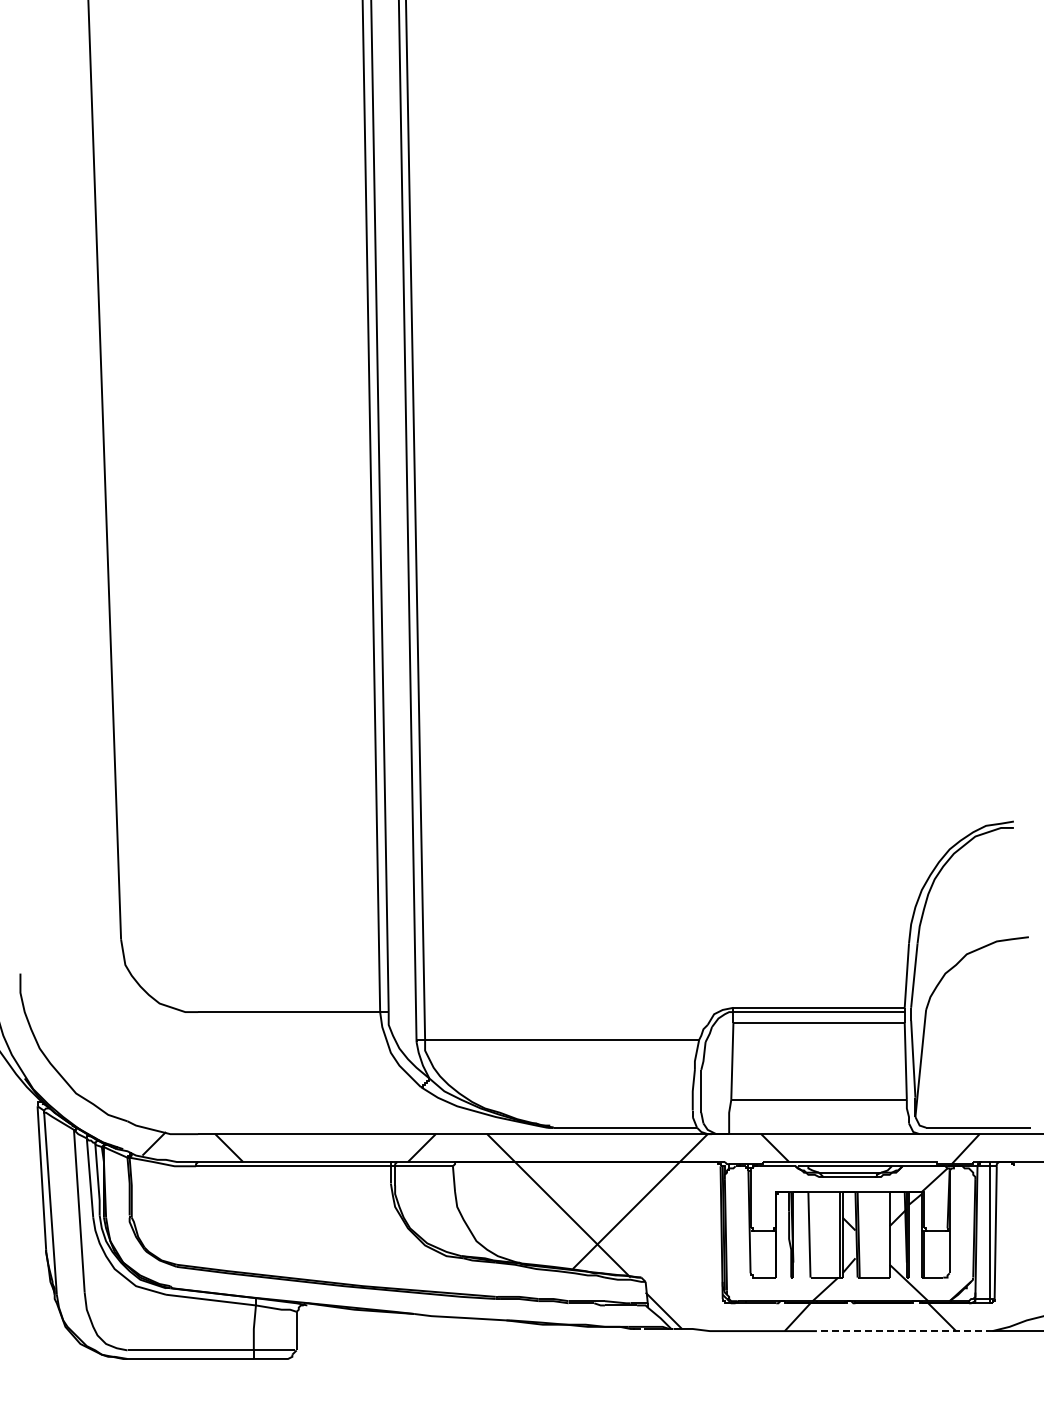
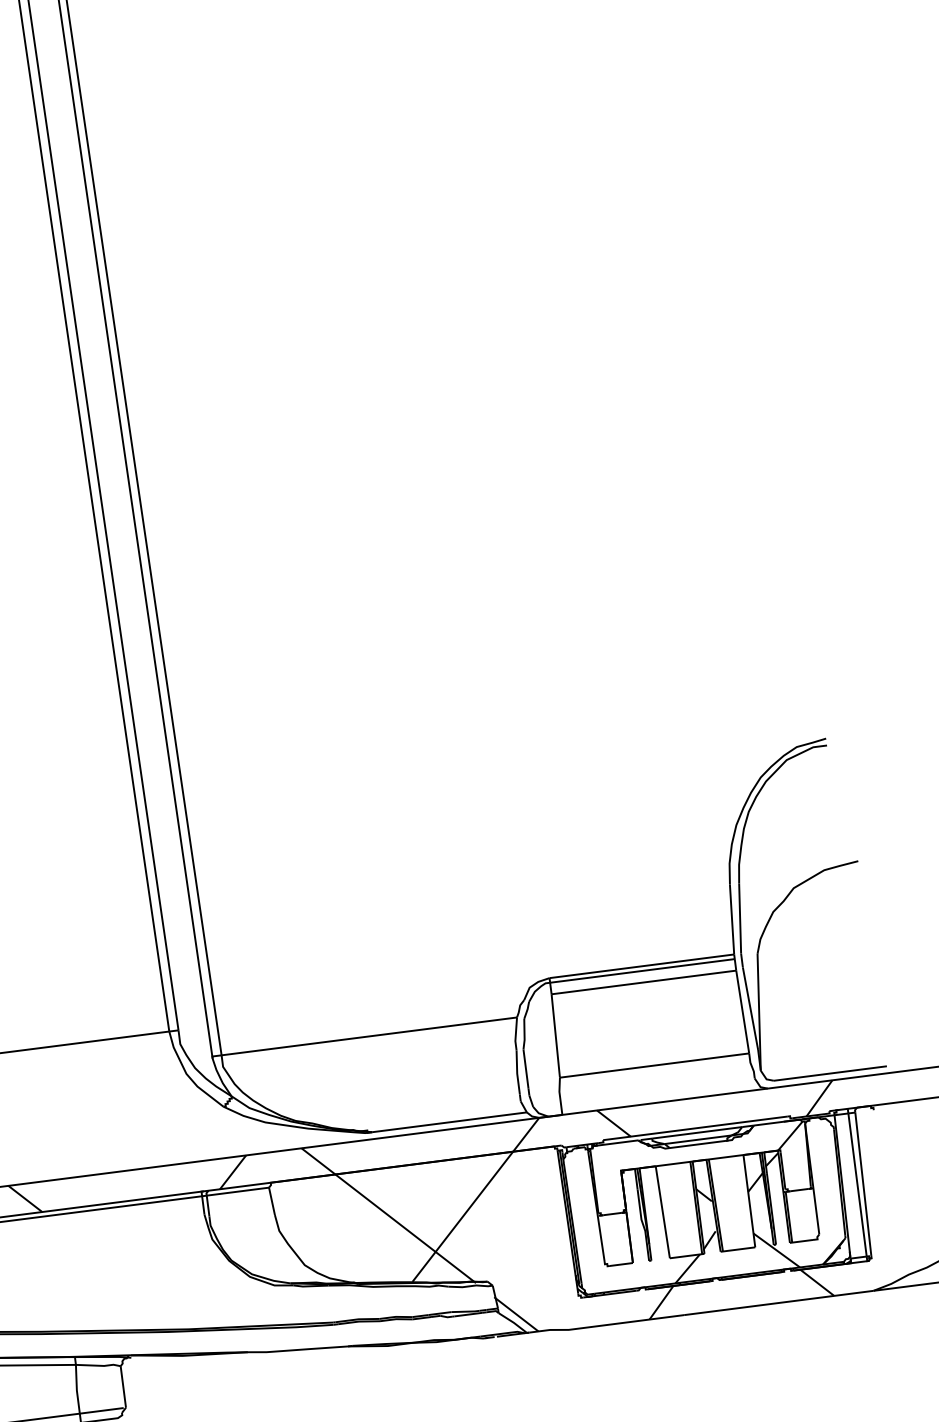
line: (904, 1331) -> (778, 1303), dashed -> solid

